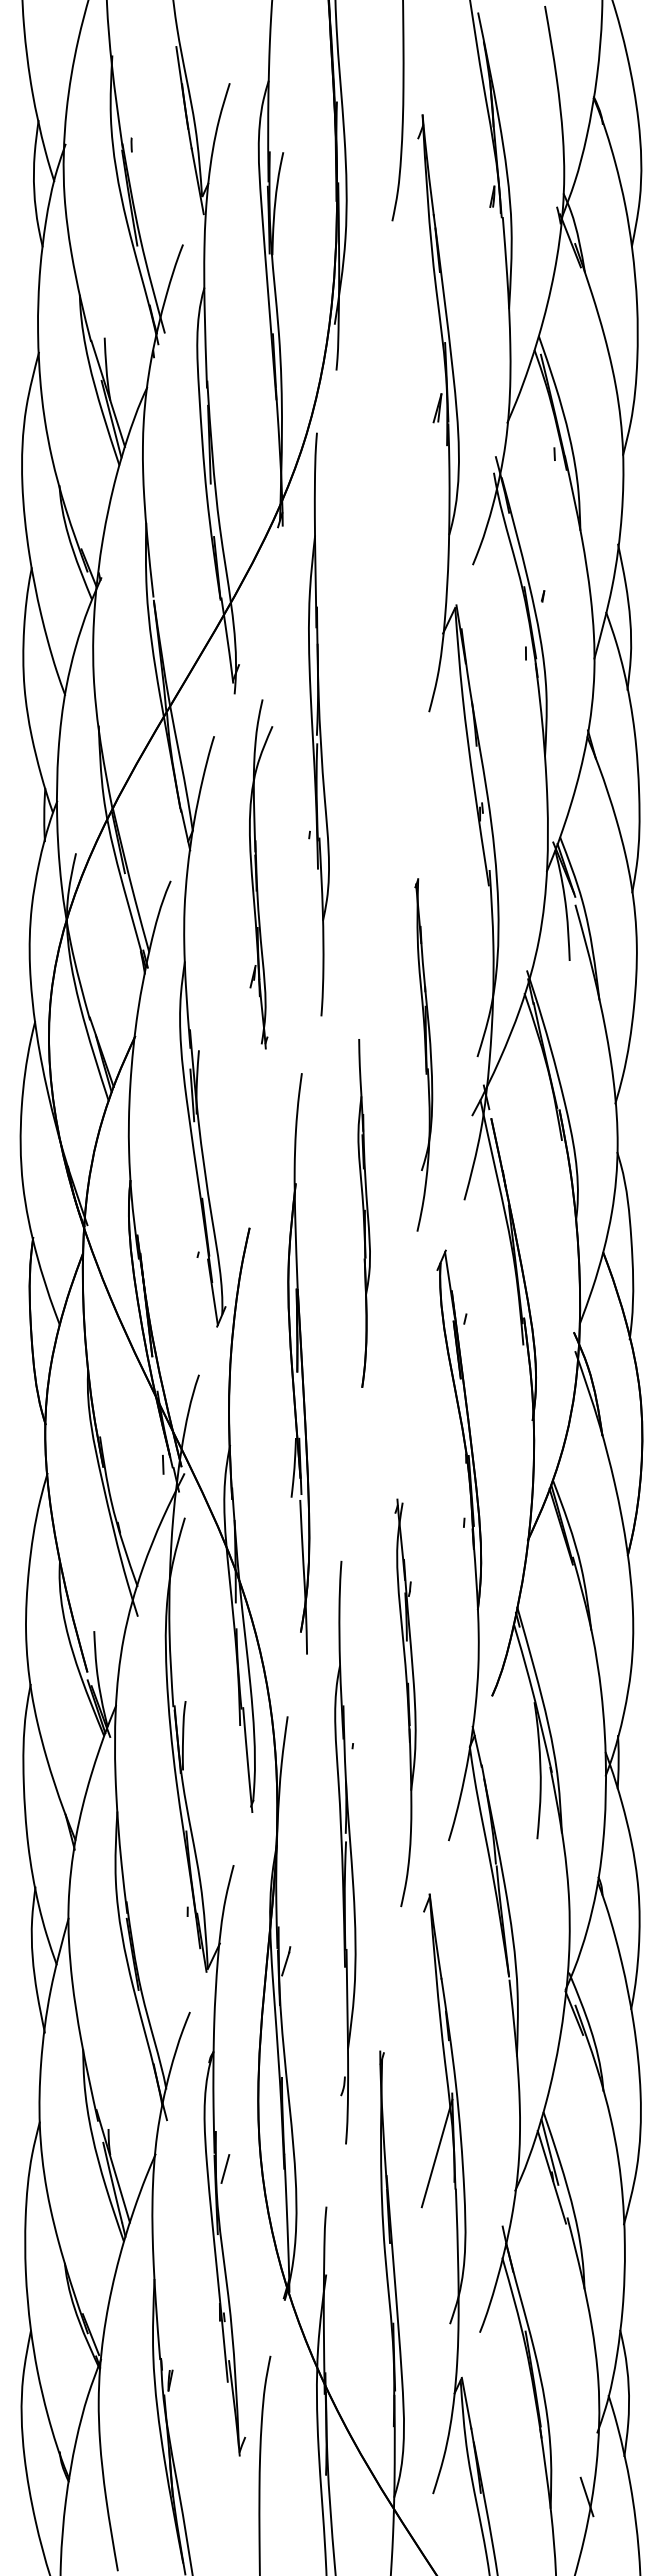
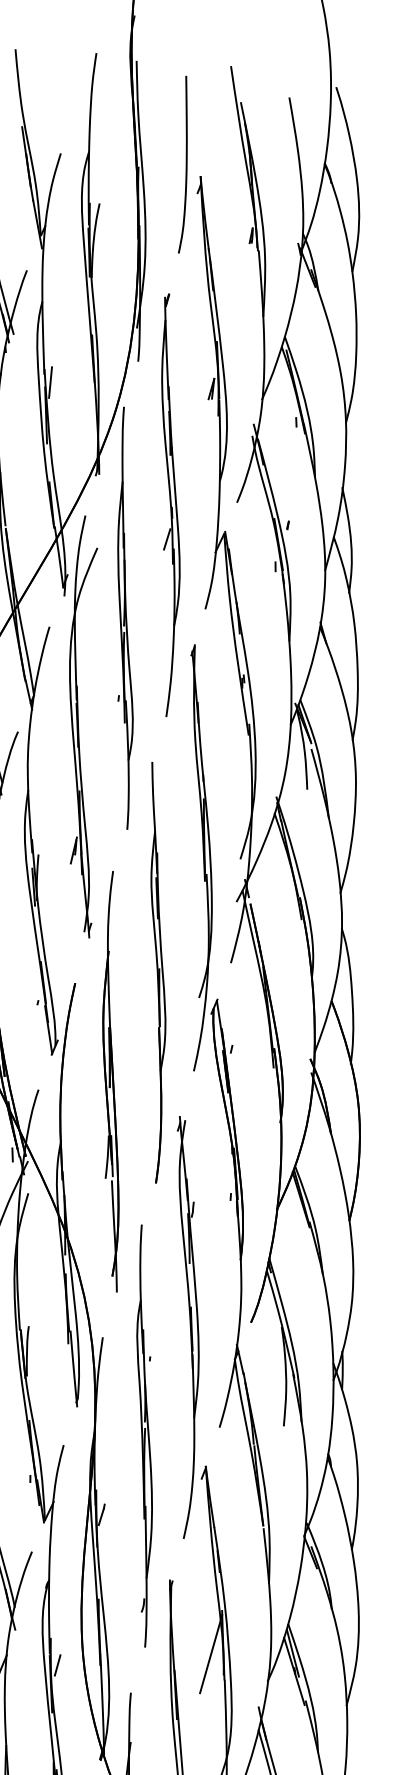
line: (215, 399) -> (50, 382), added
part: (381, 568) -> (170, 505), added
part: (260, 874) -> (83, 727), size x1.67
part: (423, 1054) -> (201, 857), size x1.67
part: (363, 1213) -> (157, 972), size x1.67
part: (405, 1702) -> (188, 1327), size x1.43

